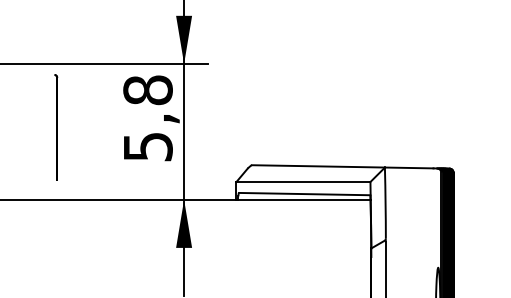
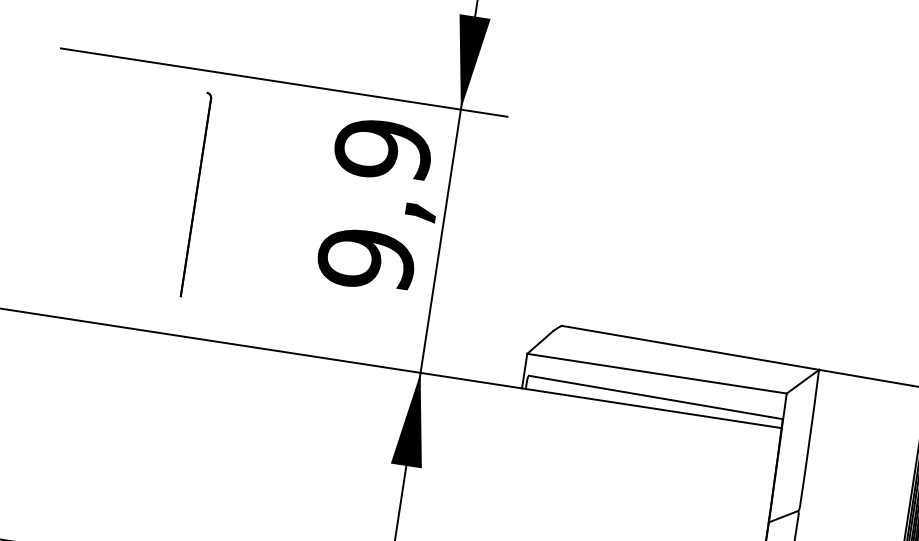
text: (147, 118) -> (373, 204), 5,8 -> 9,9

